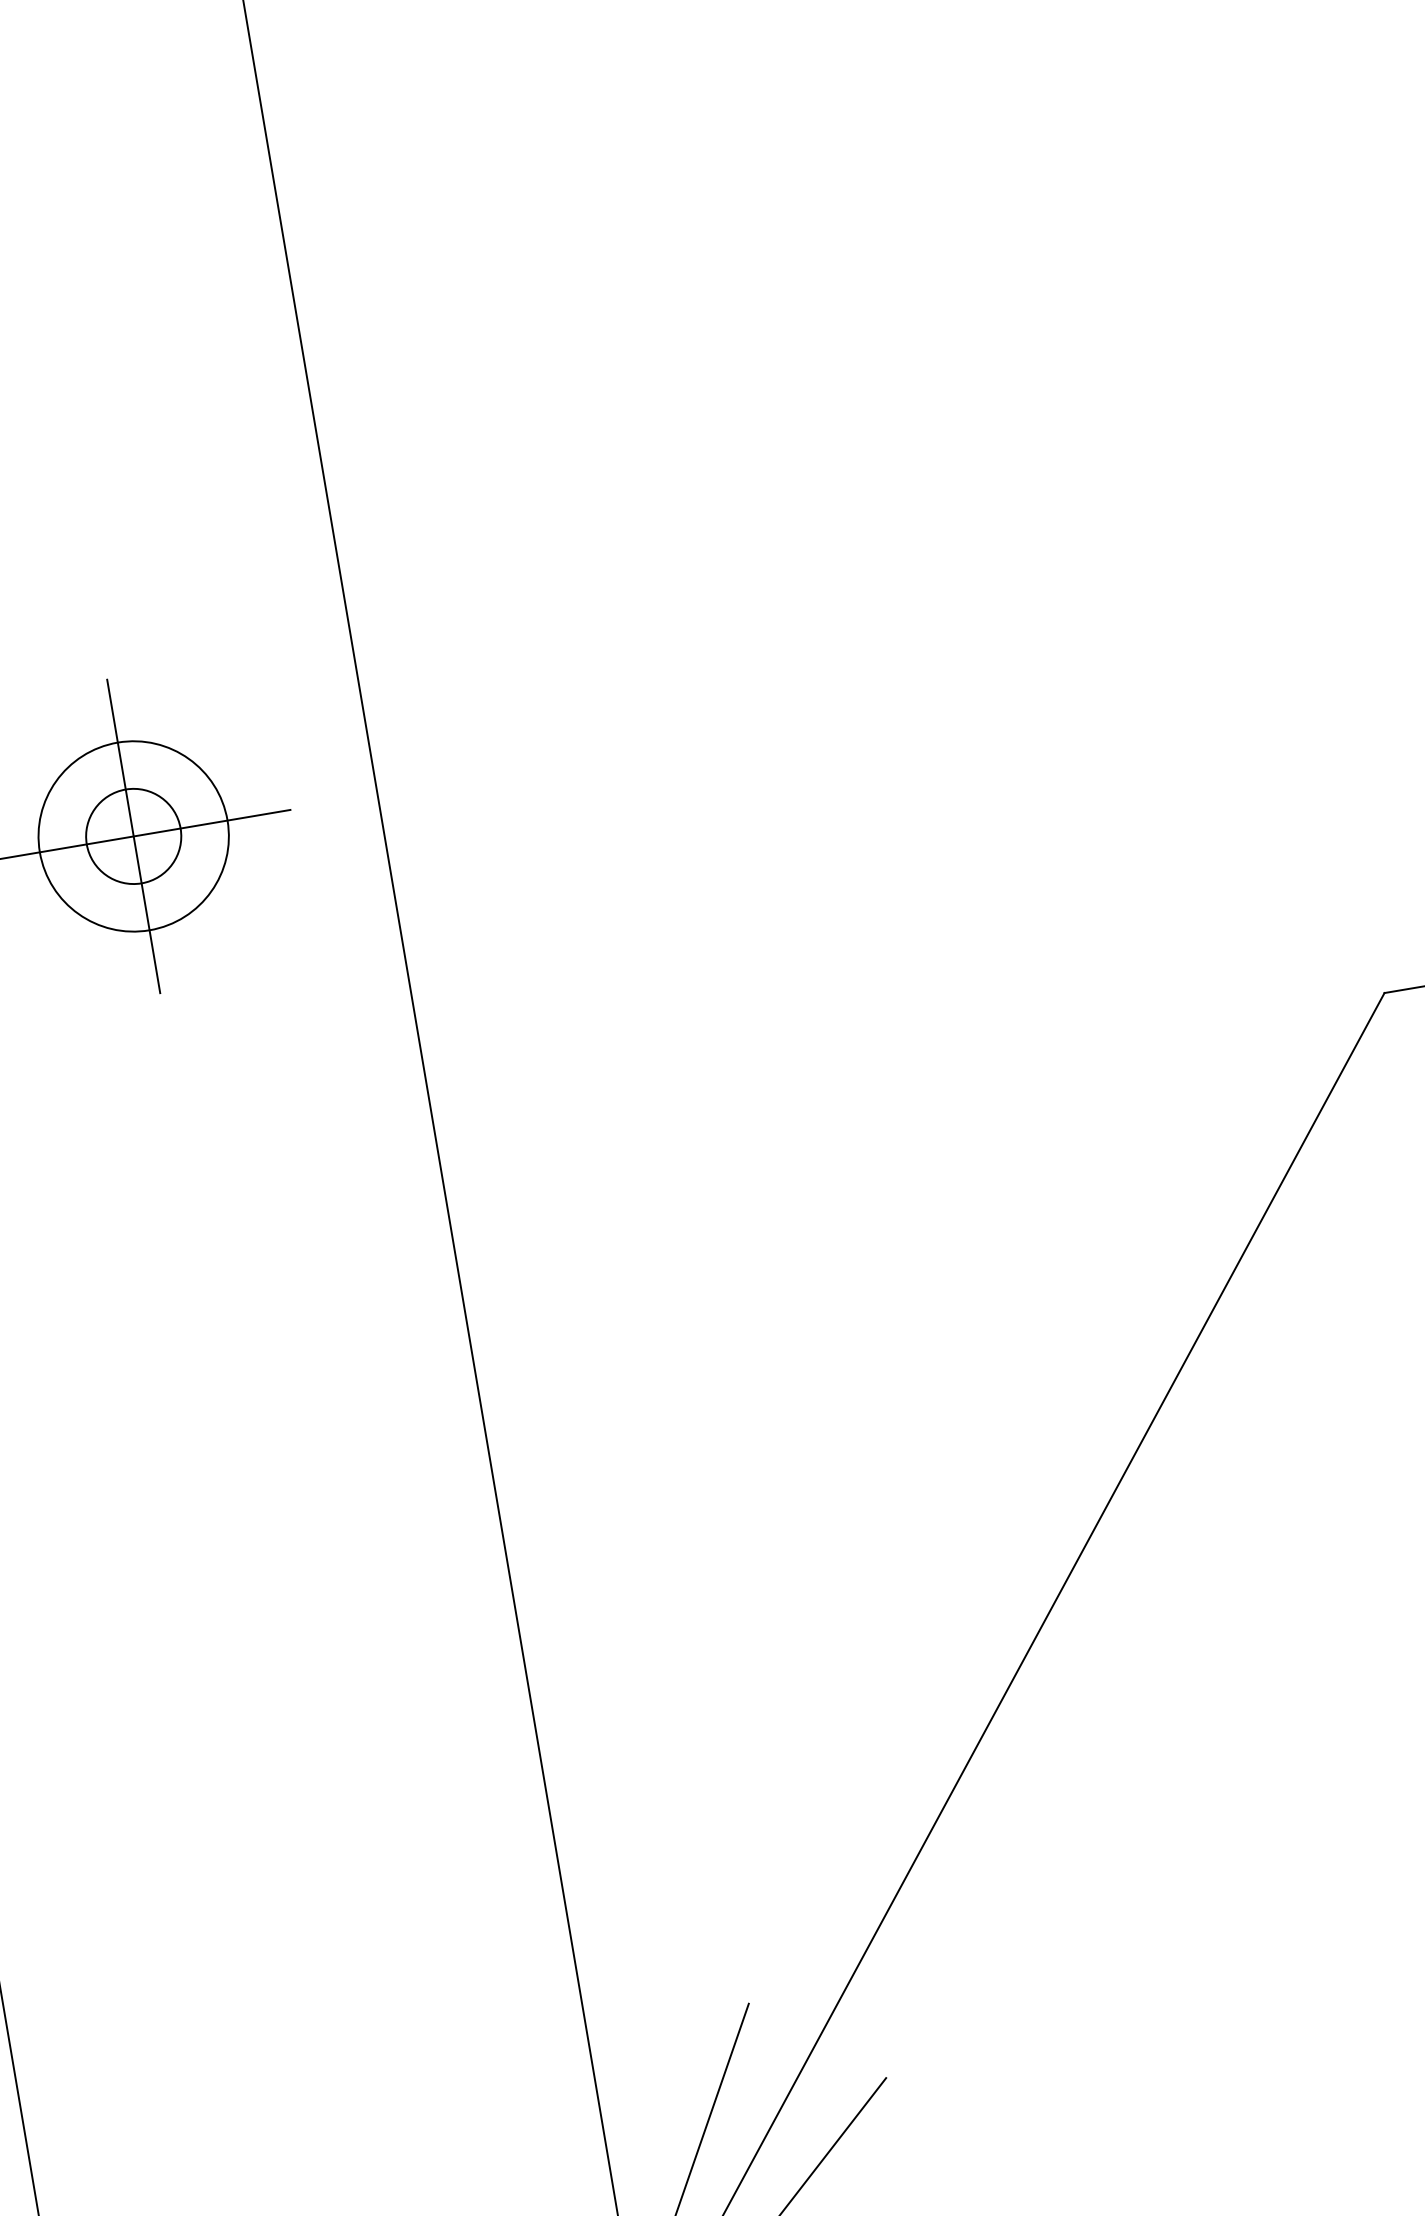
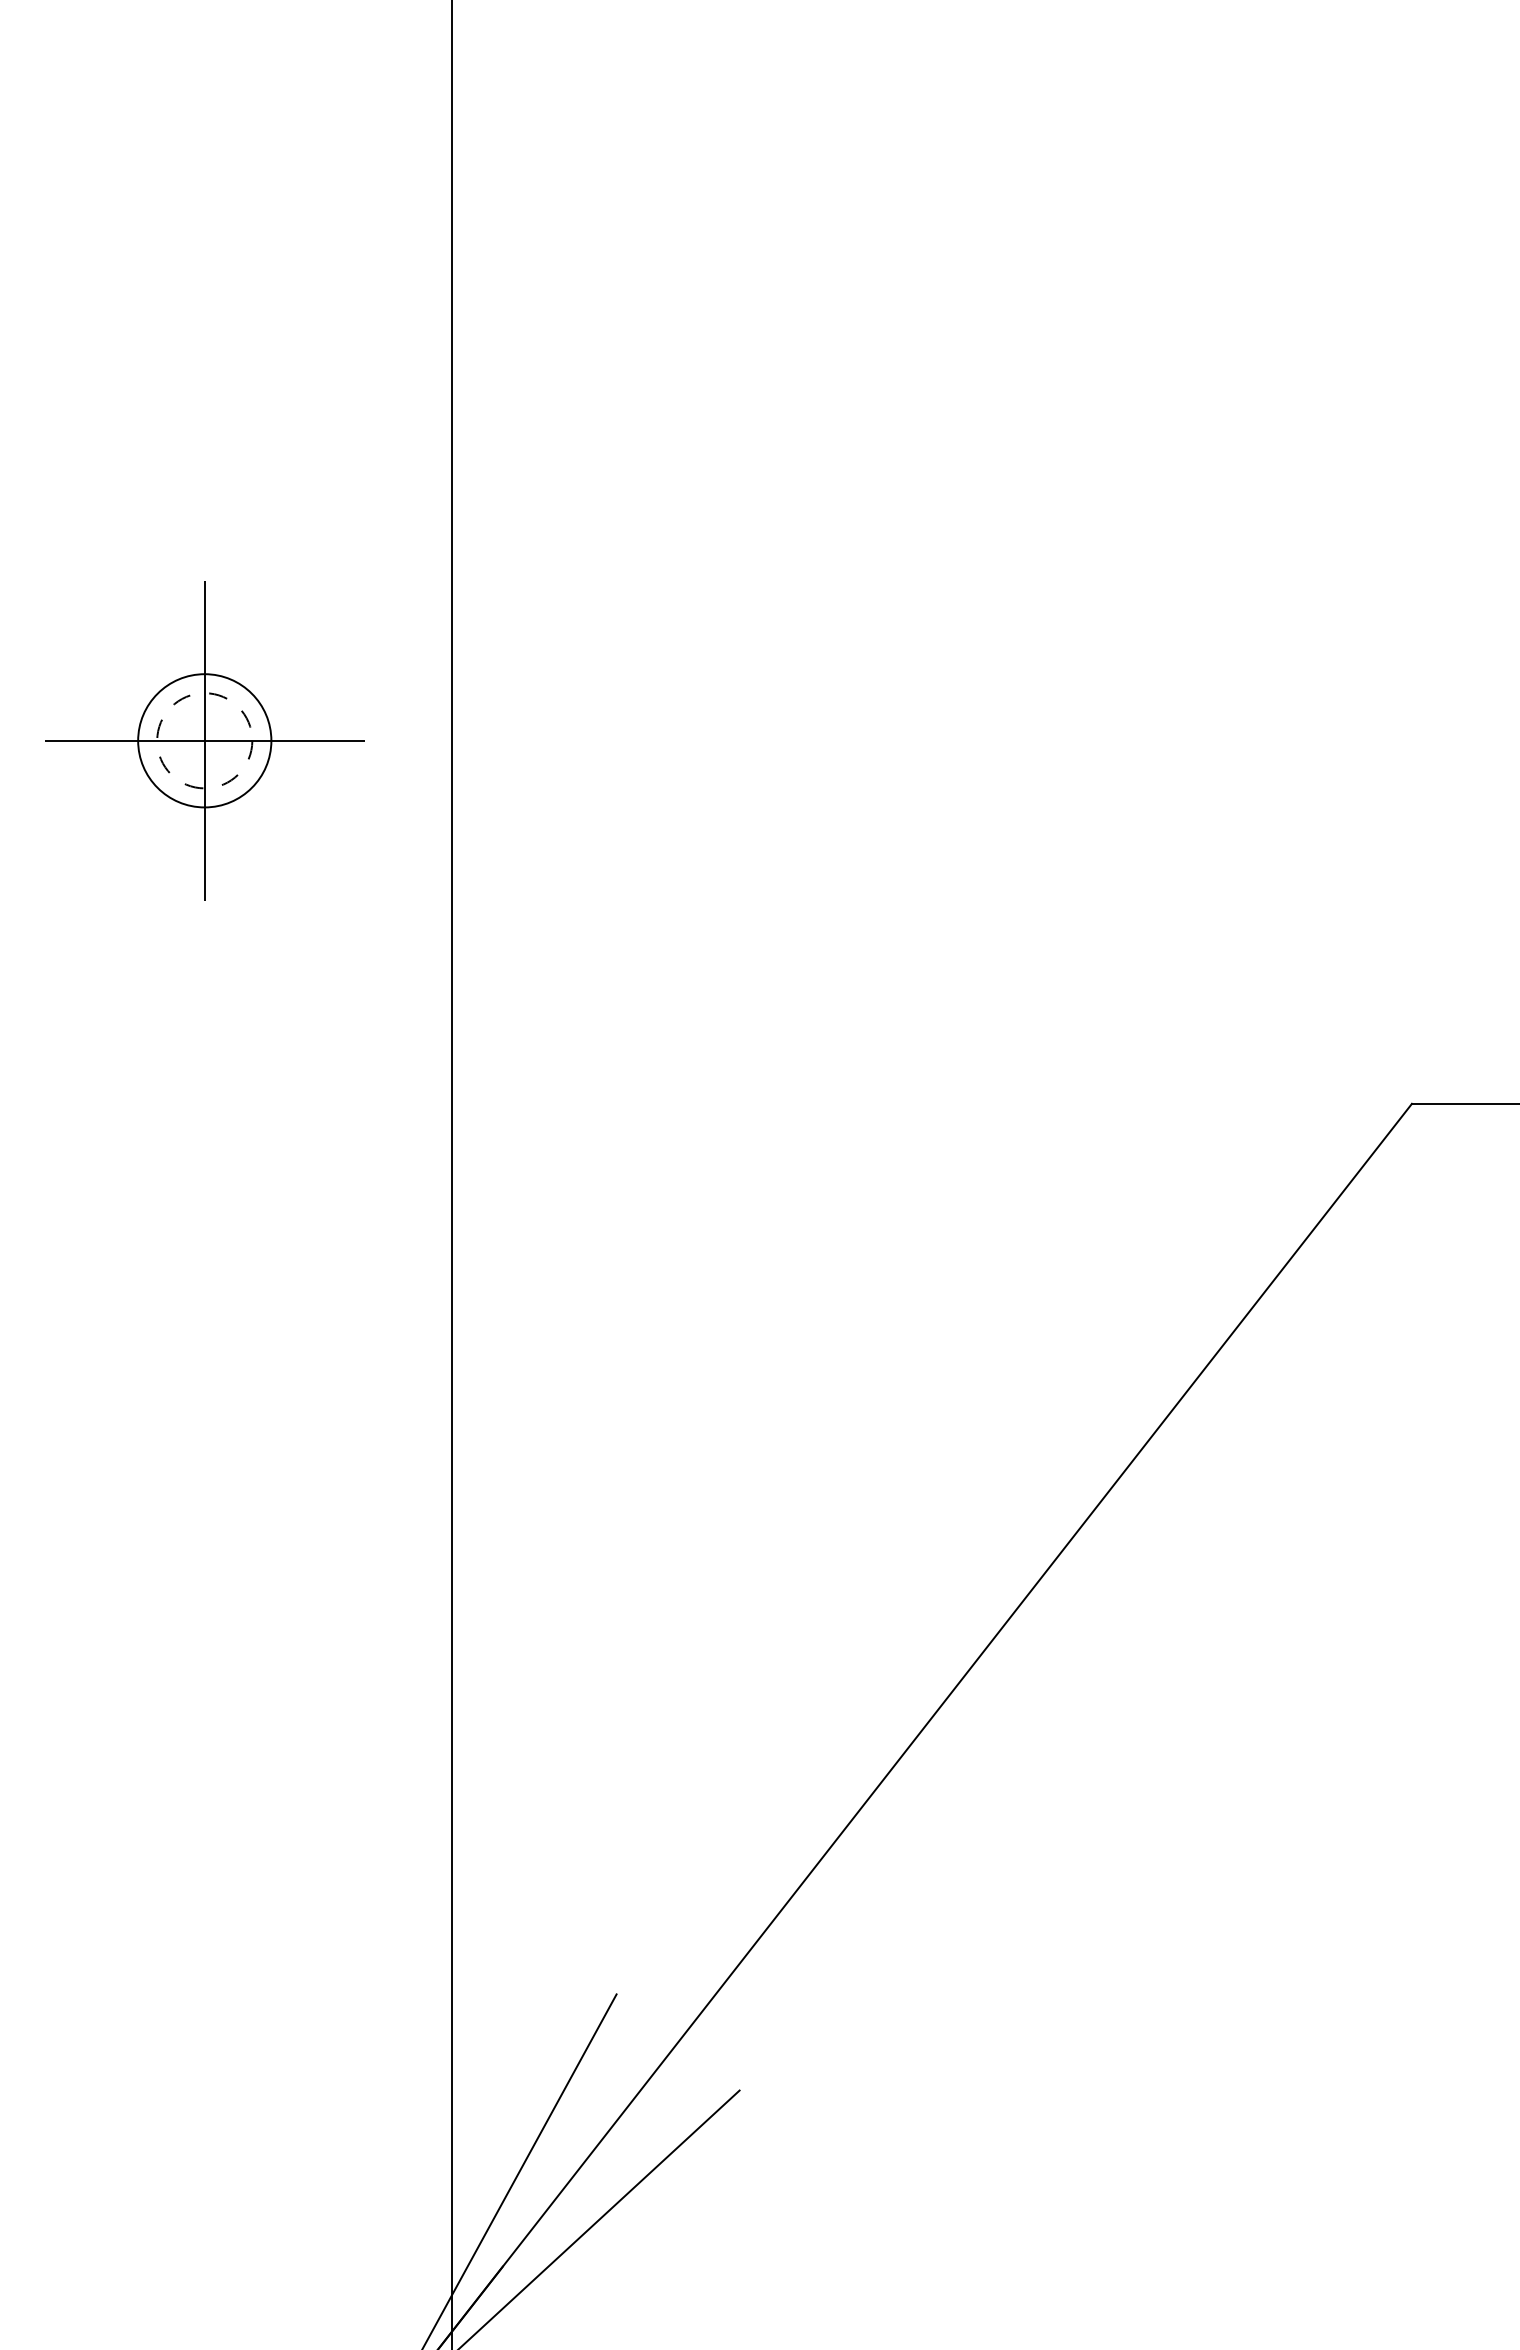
circle: (133, 836) -> (204, 740), size x0.7
circle: (133, 836) -> (204, 740), solid -> dashed

